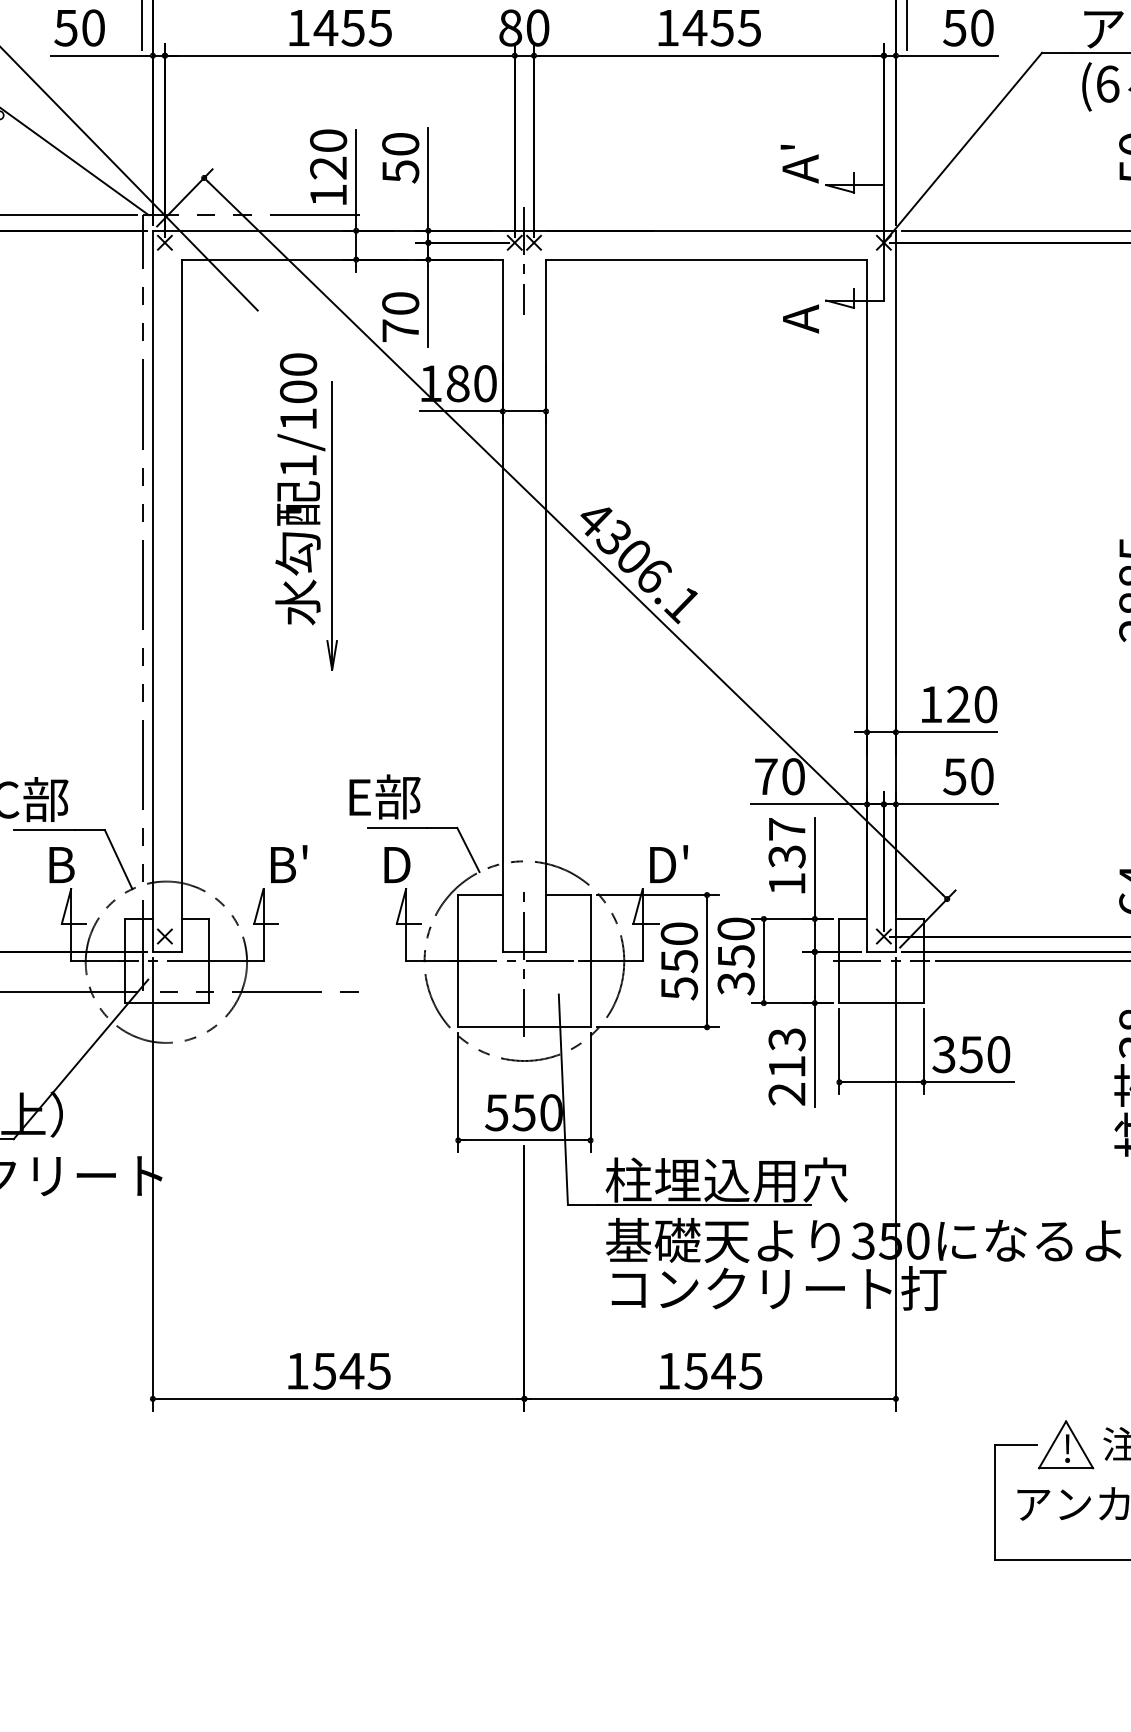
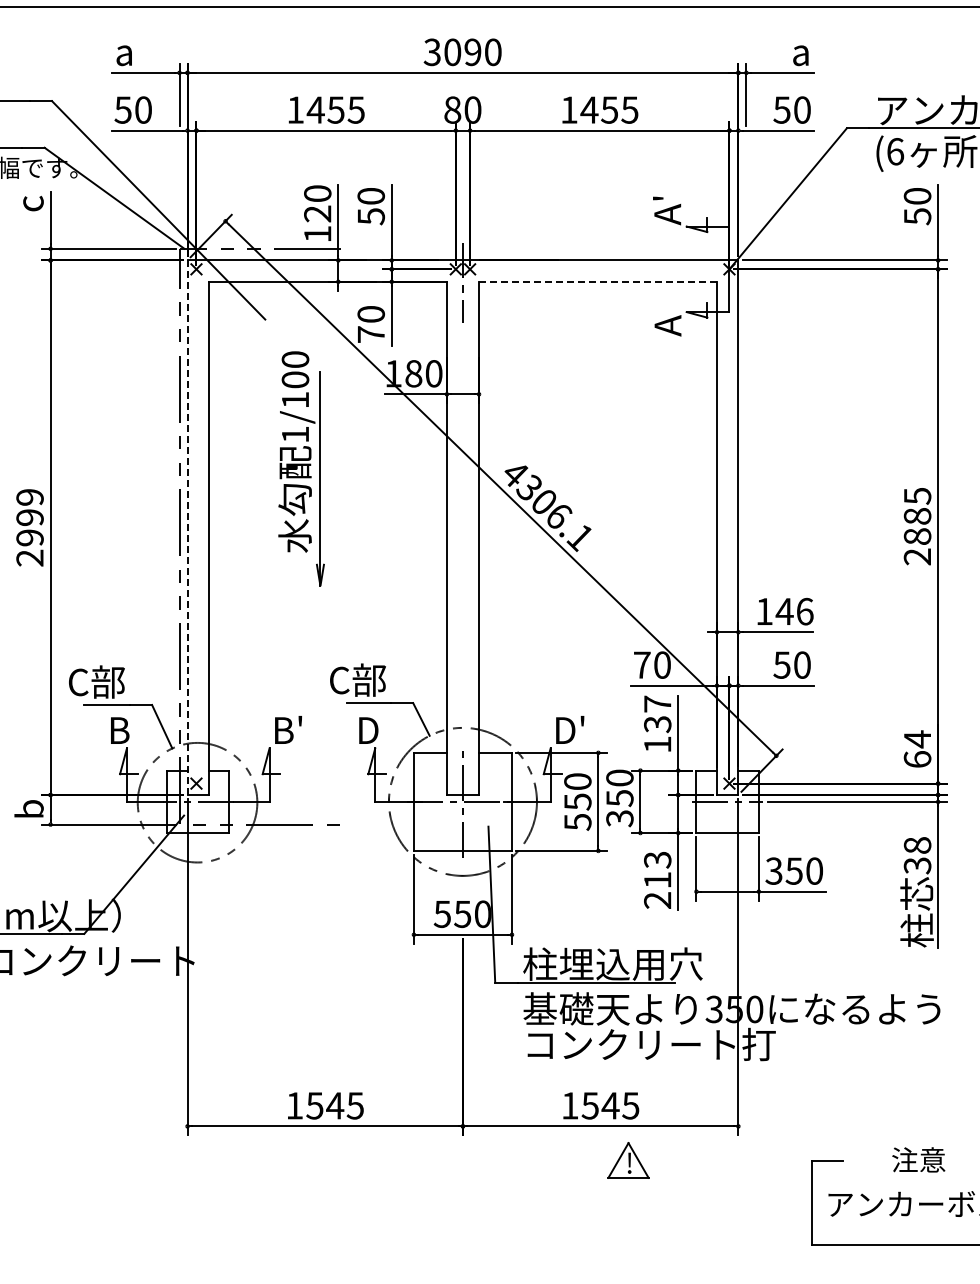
line: (707, 259) -> (598, 281), solid -> dashed
line: (152, 591) -> (187, 527), solid -> dashed
text: (971, 704) -> (794, 611), 120 -> 146
text: (357, 797) -> (339, 680), E部 -> C部
part: (1066, 1444) -> (628, 1160), moved

